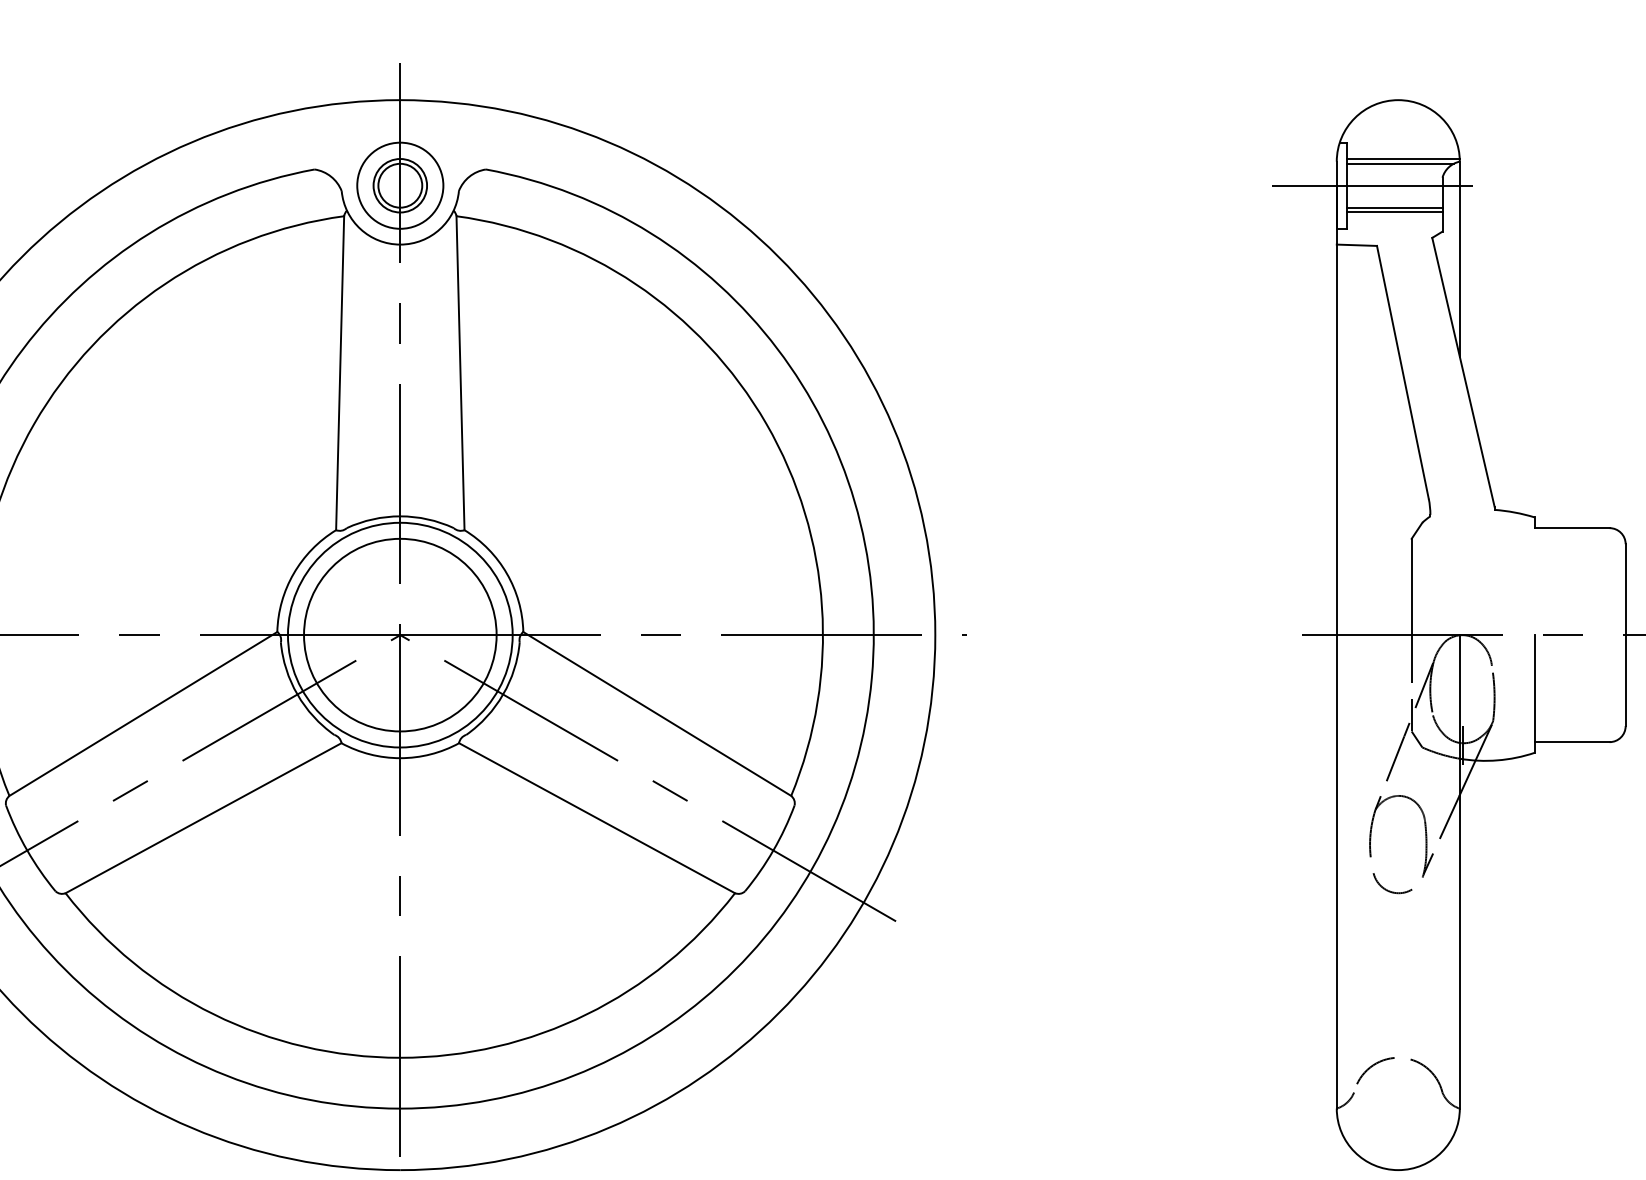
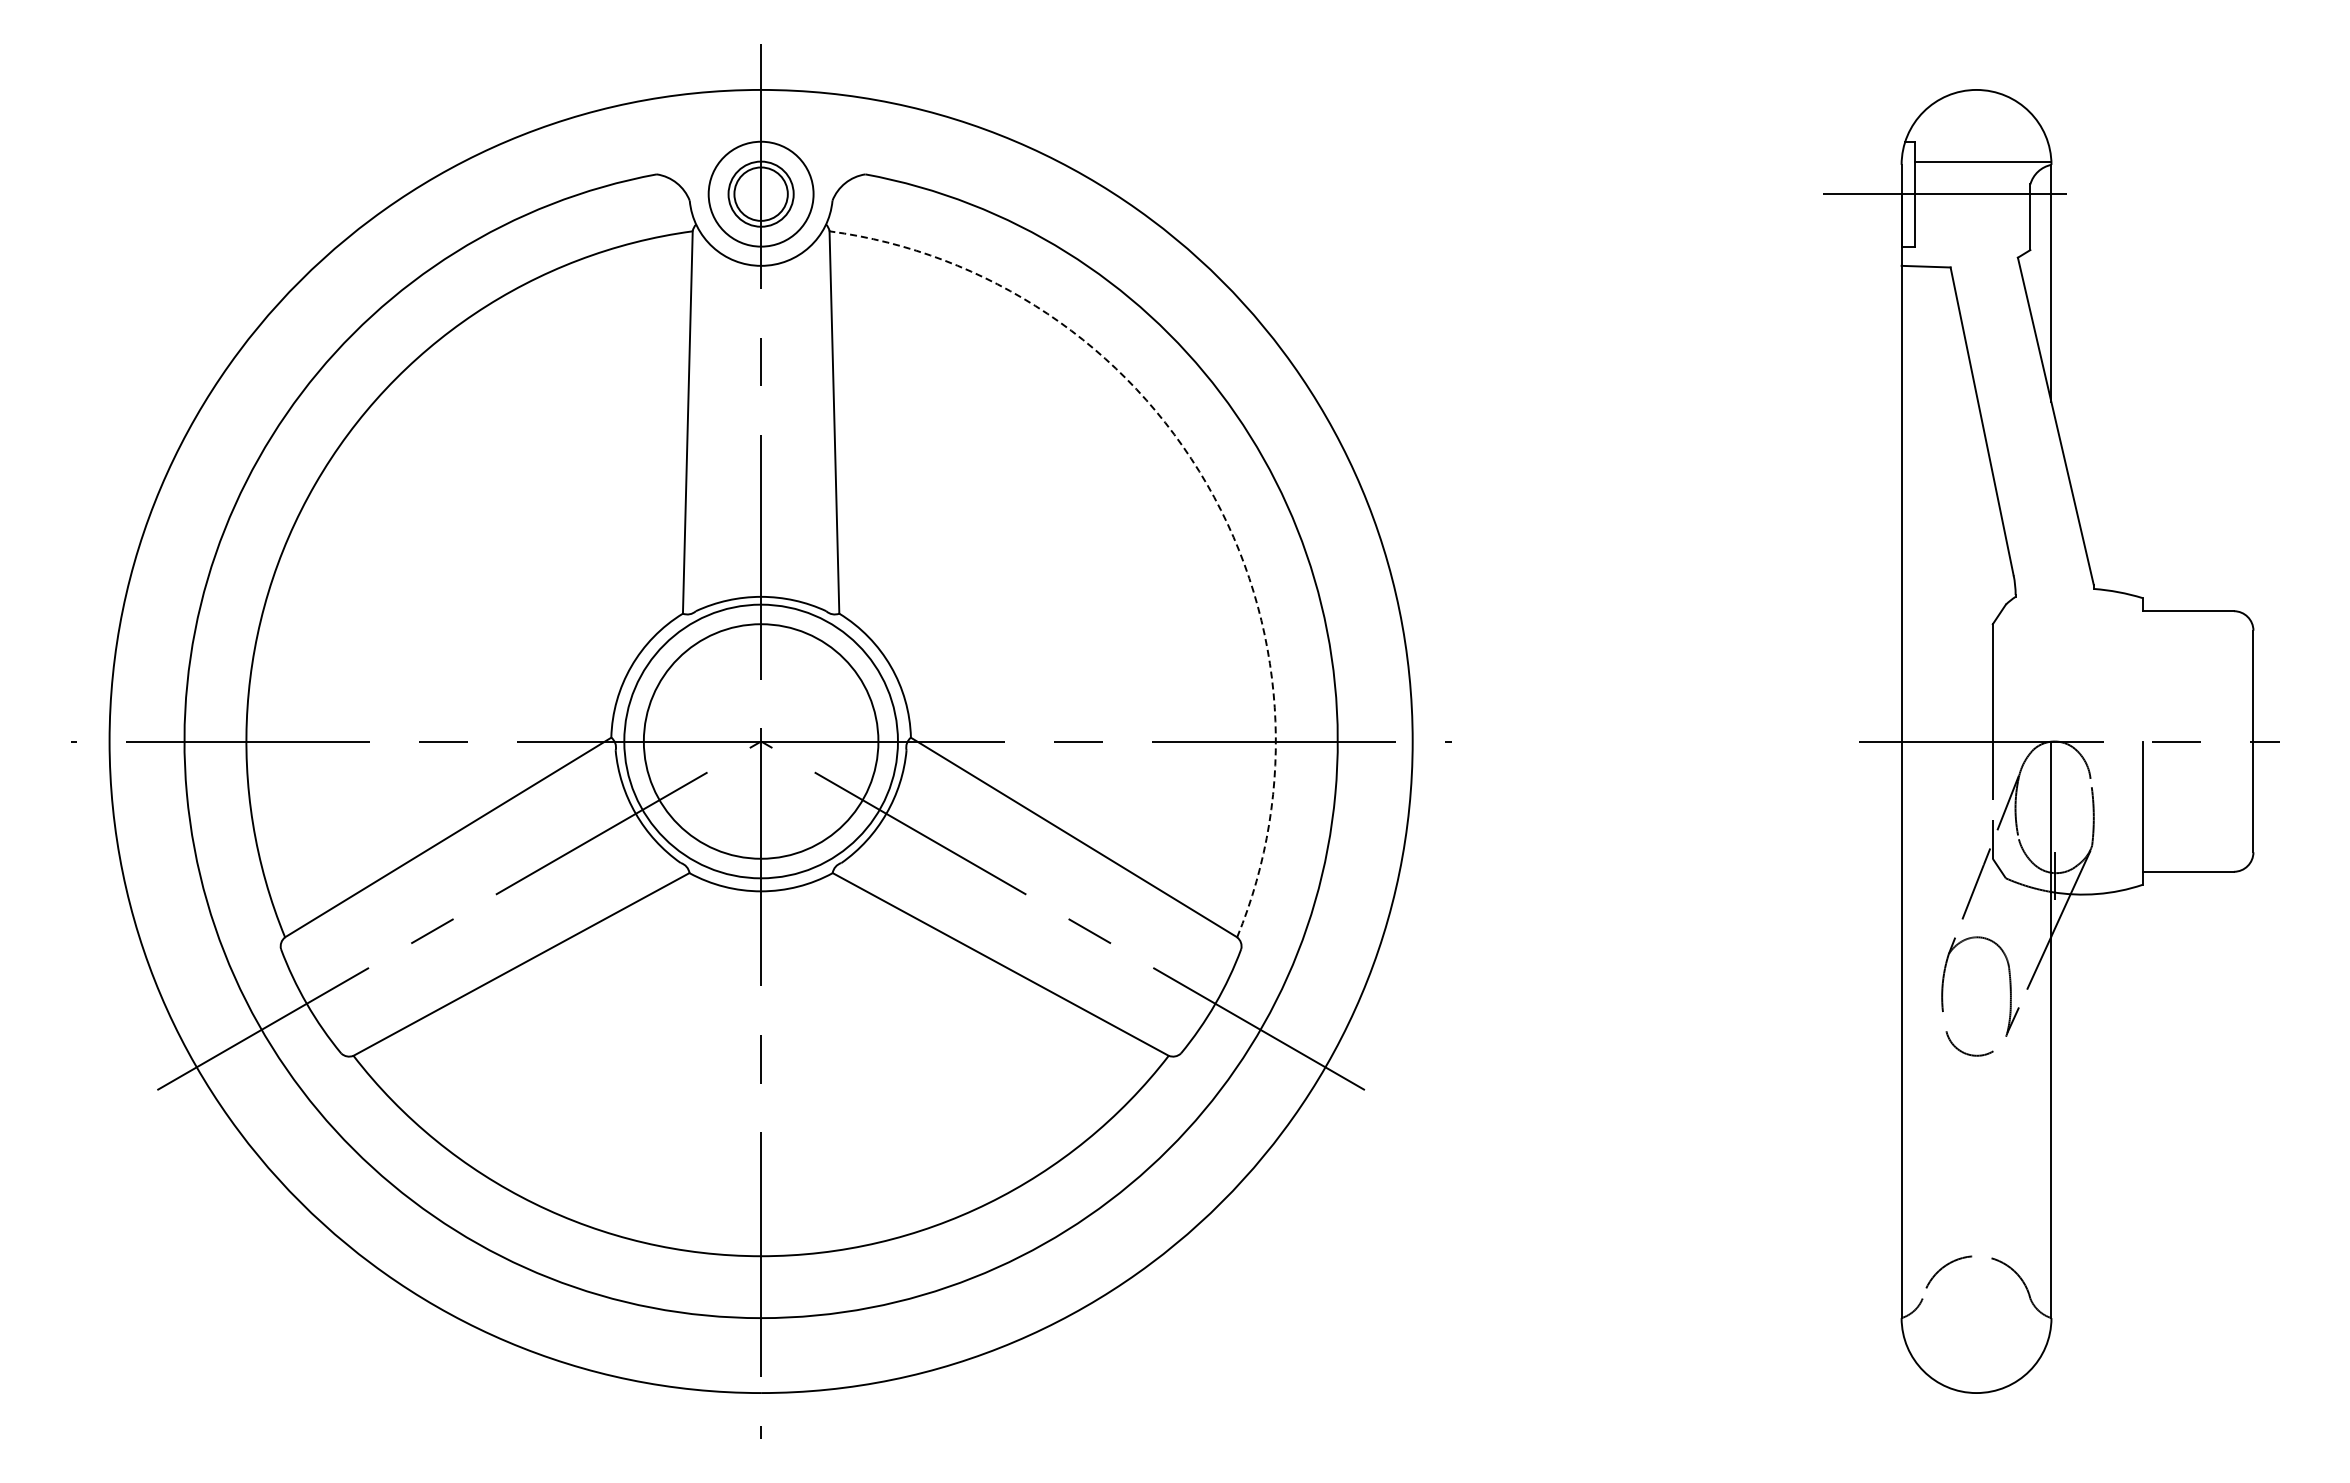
line: (1400, 163) -> (1979, 167), removed
line: (1394, 207) -> (1972, 220), removed
line: (1394, 212) -> (1972, 226), removed
arc: (766, 424) -> (1206, 484), solid -> dashed

